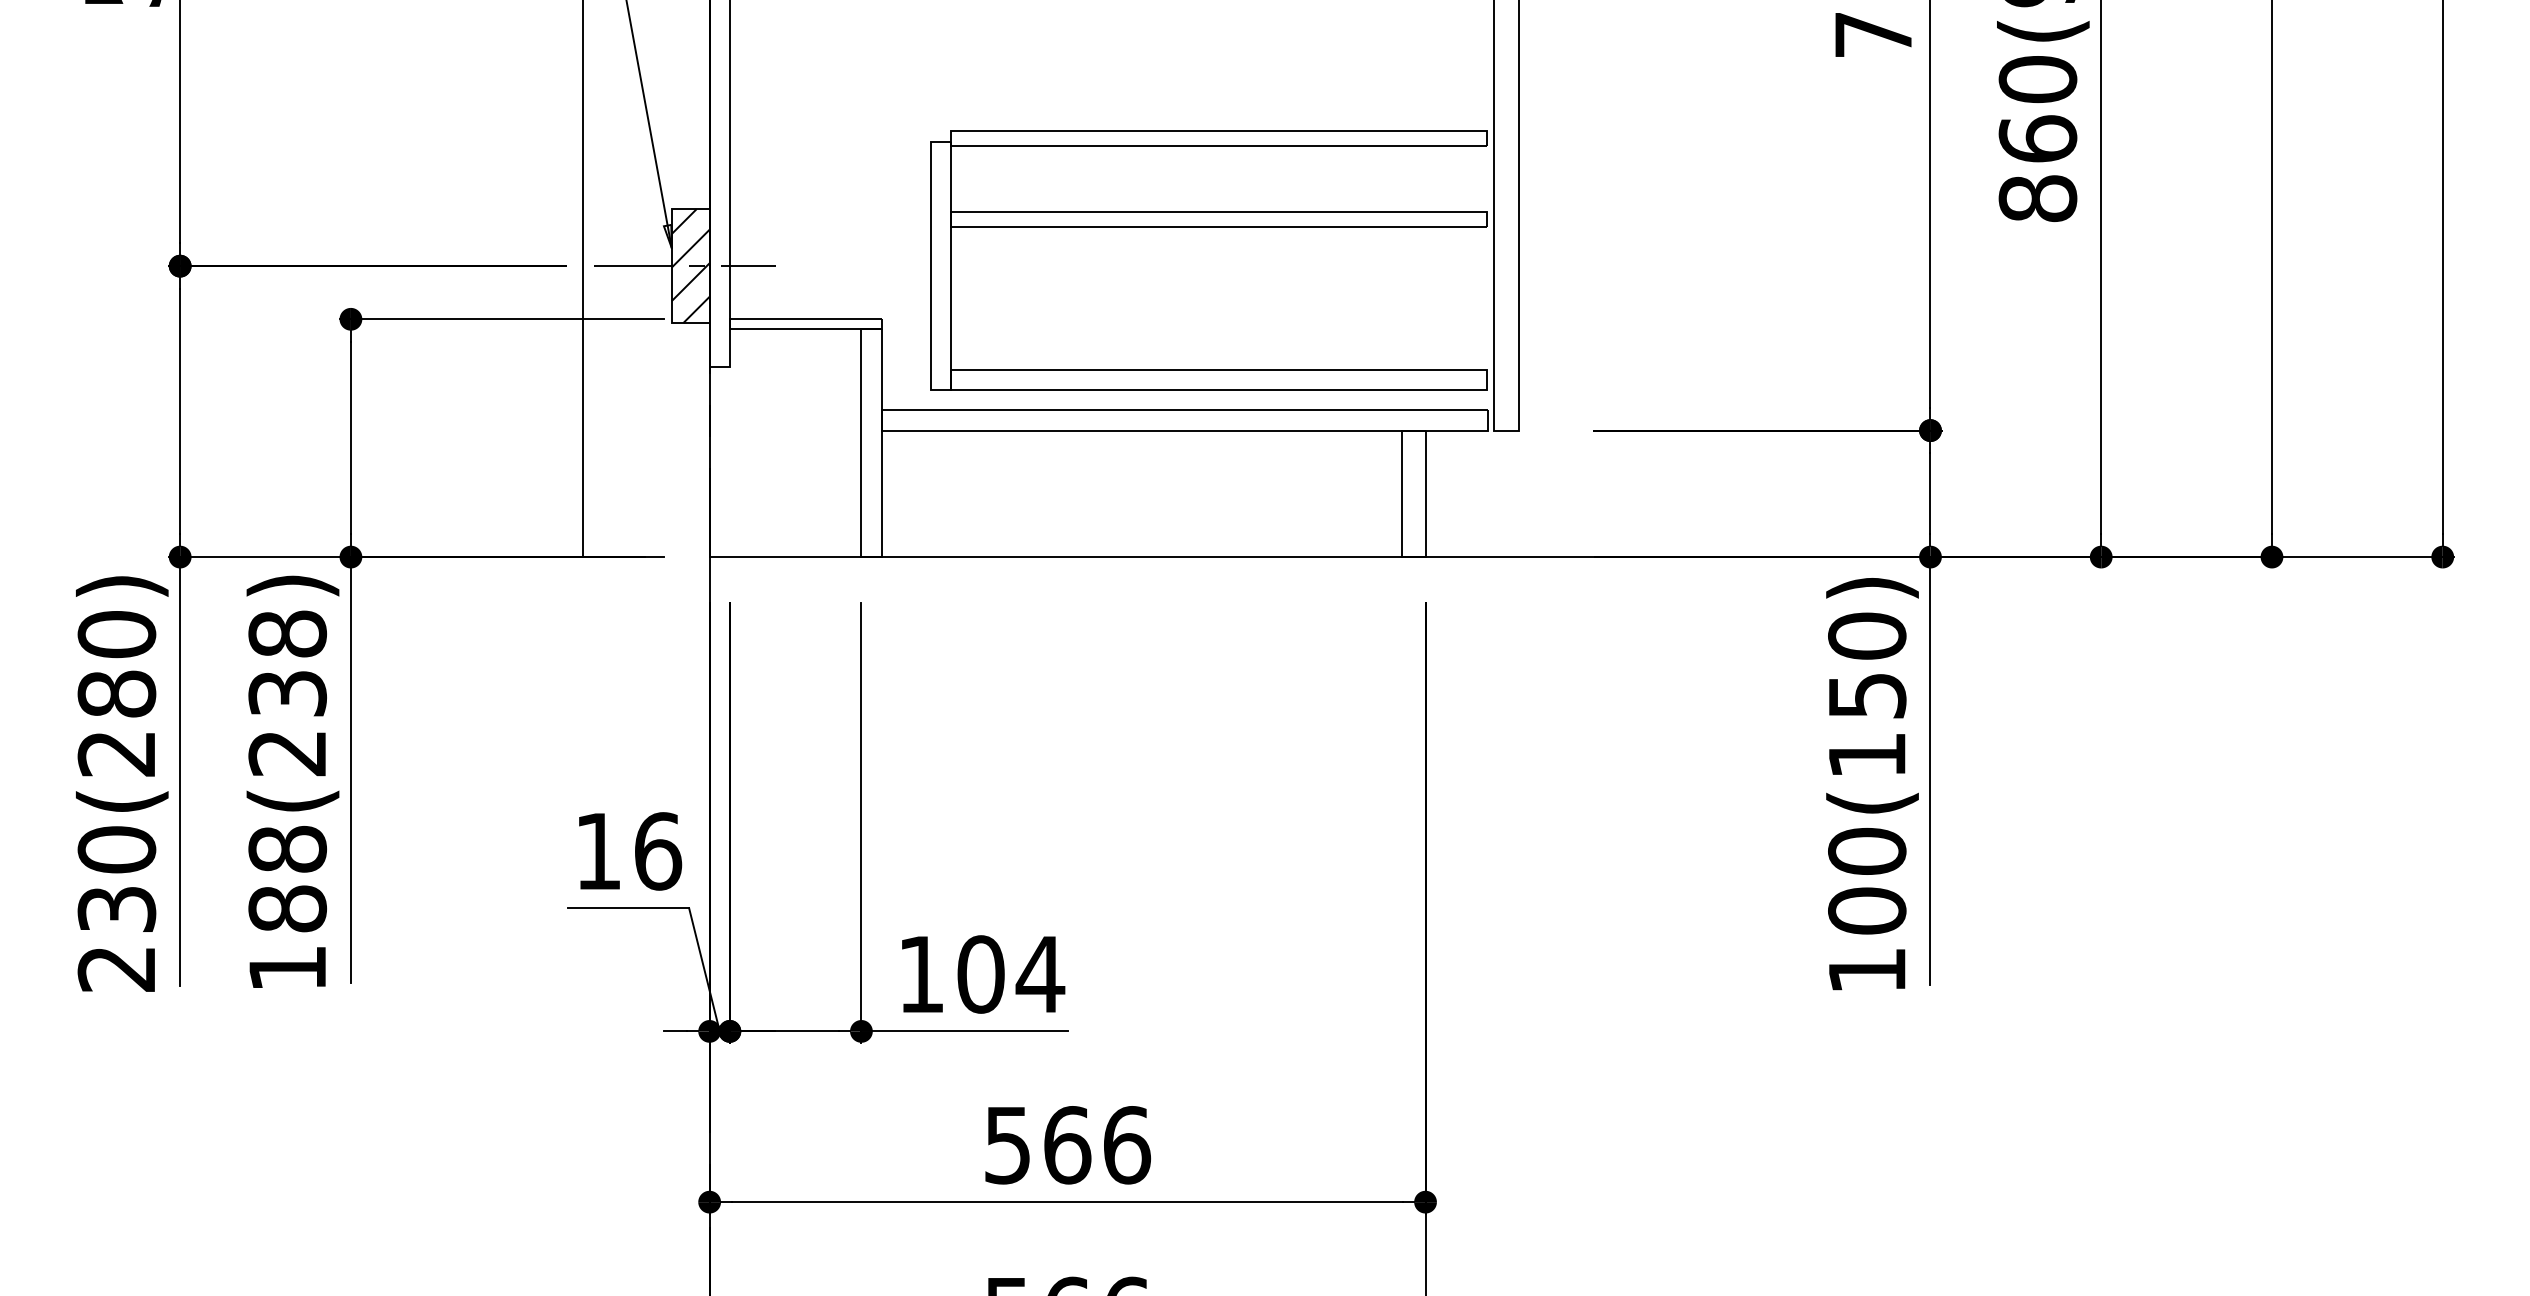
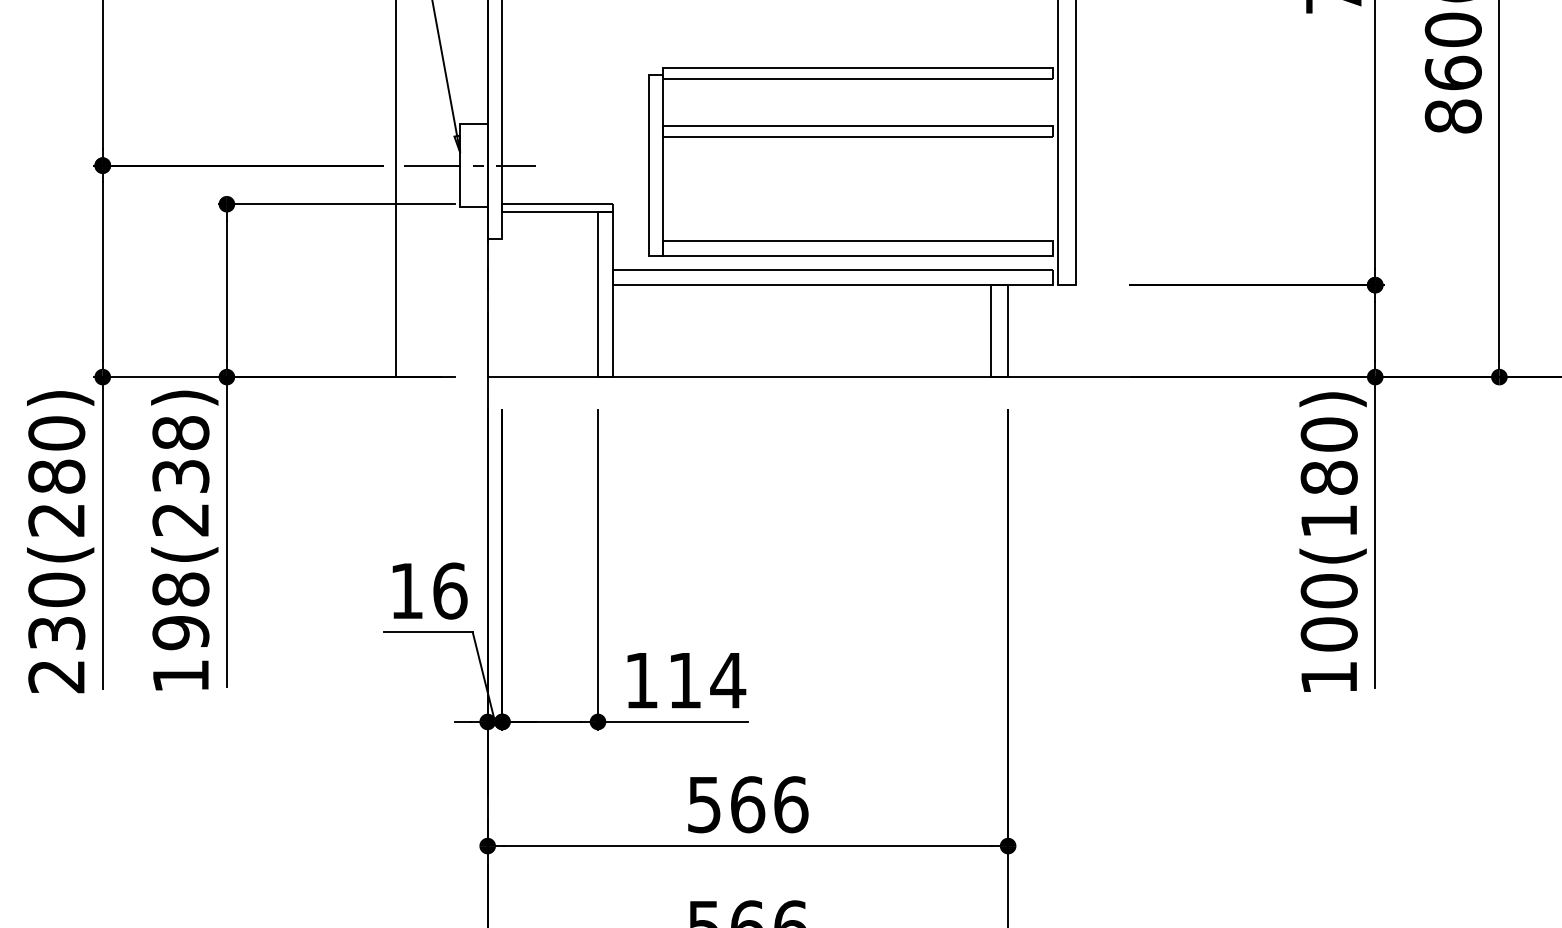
hatch: (690, 266) -> (473, 165), removed
text: (1867, 695) -> (1329, 477), 100(150) -> 100(180)
text: (287, 908) -> (180, 632), 188(238) -> 198(238)
text: (980, 974) -> (684, 680), 104 -> 114

